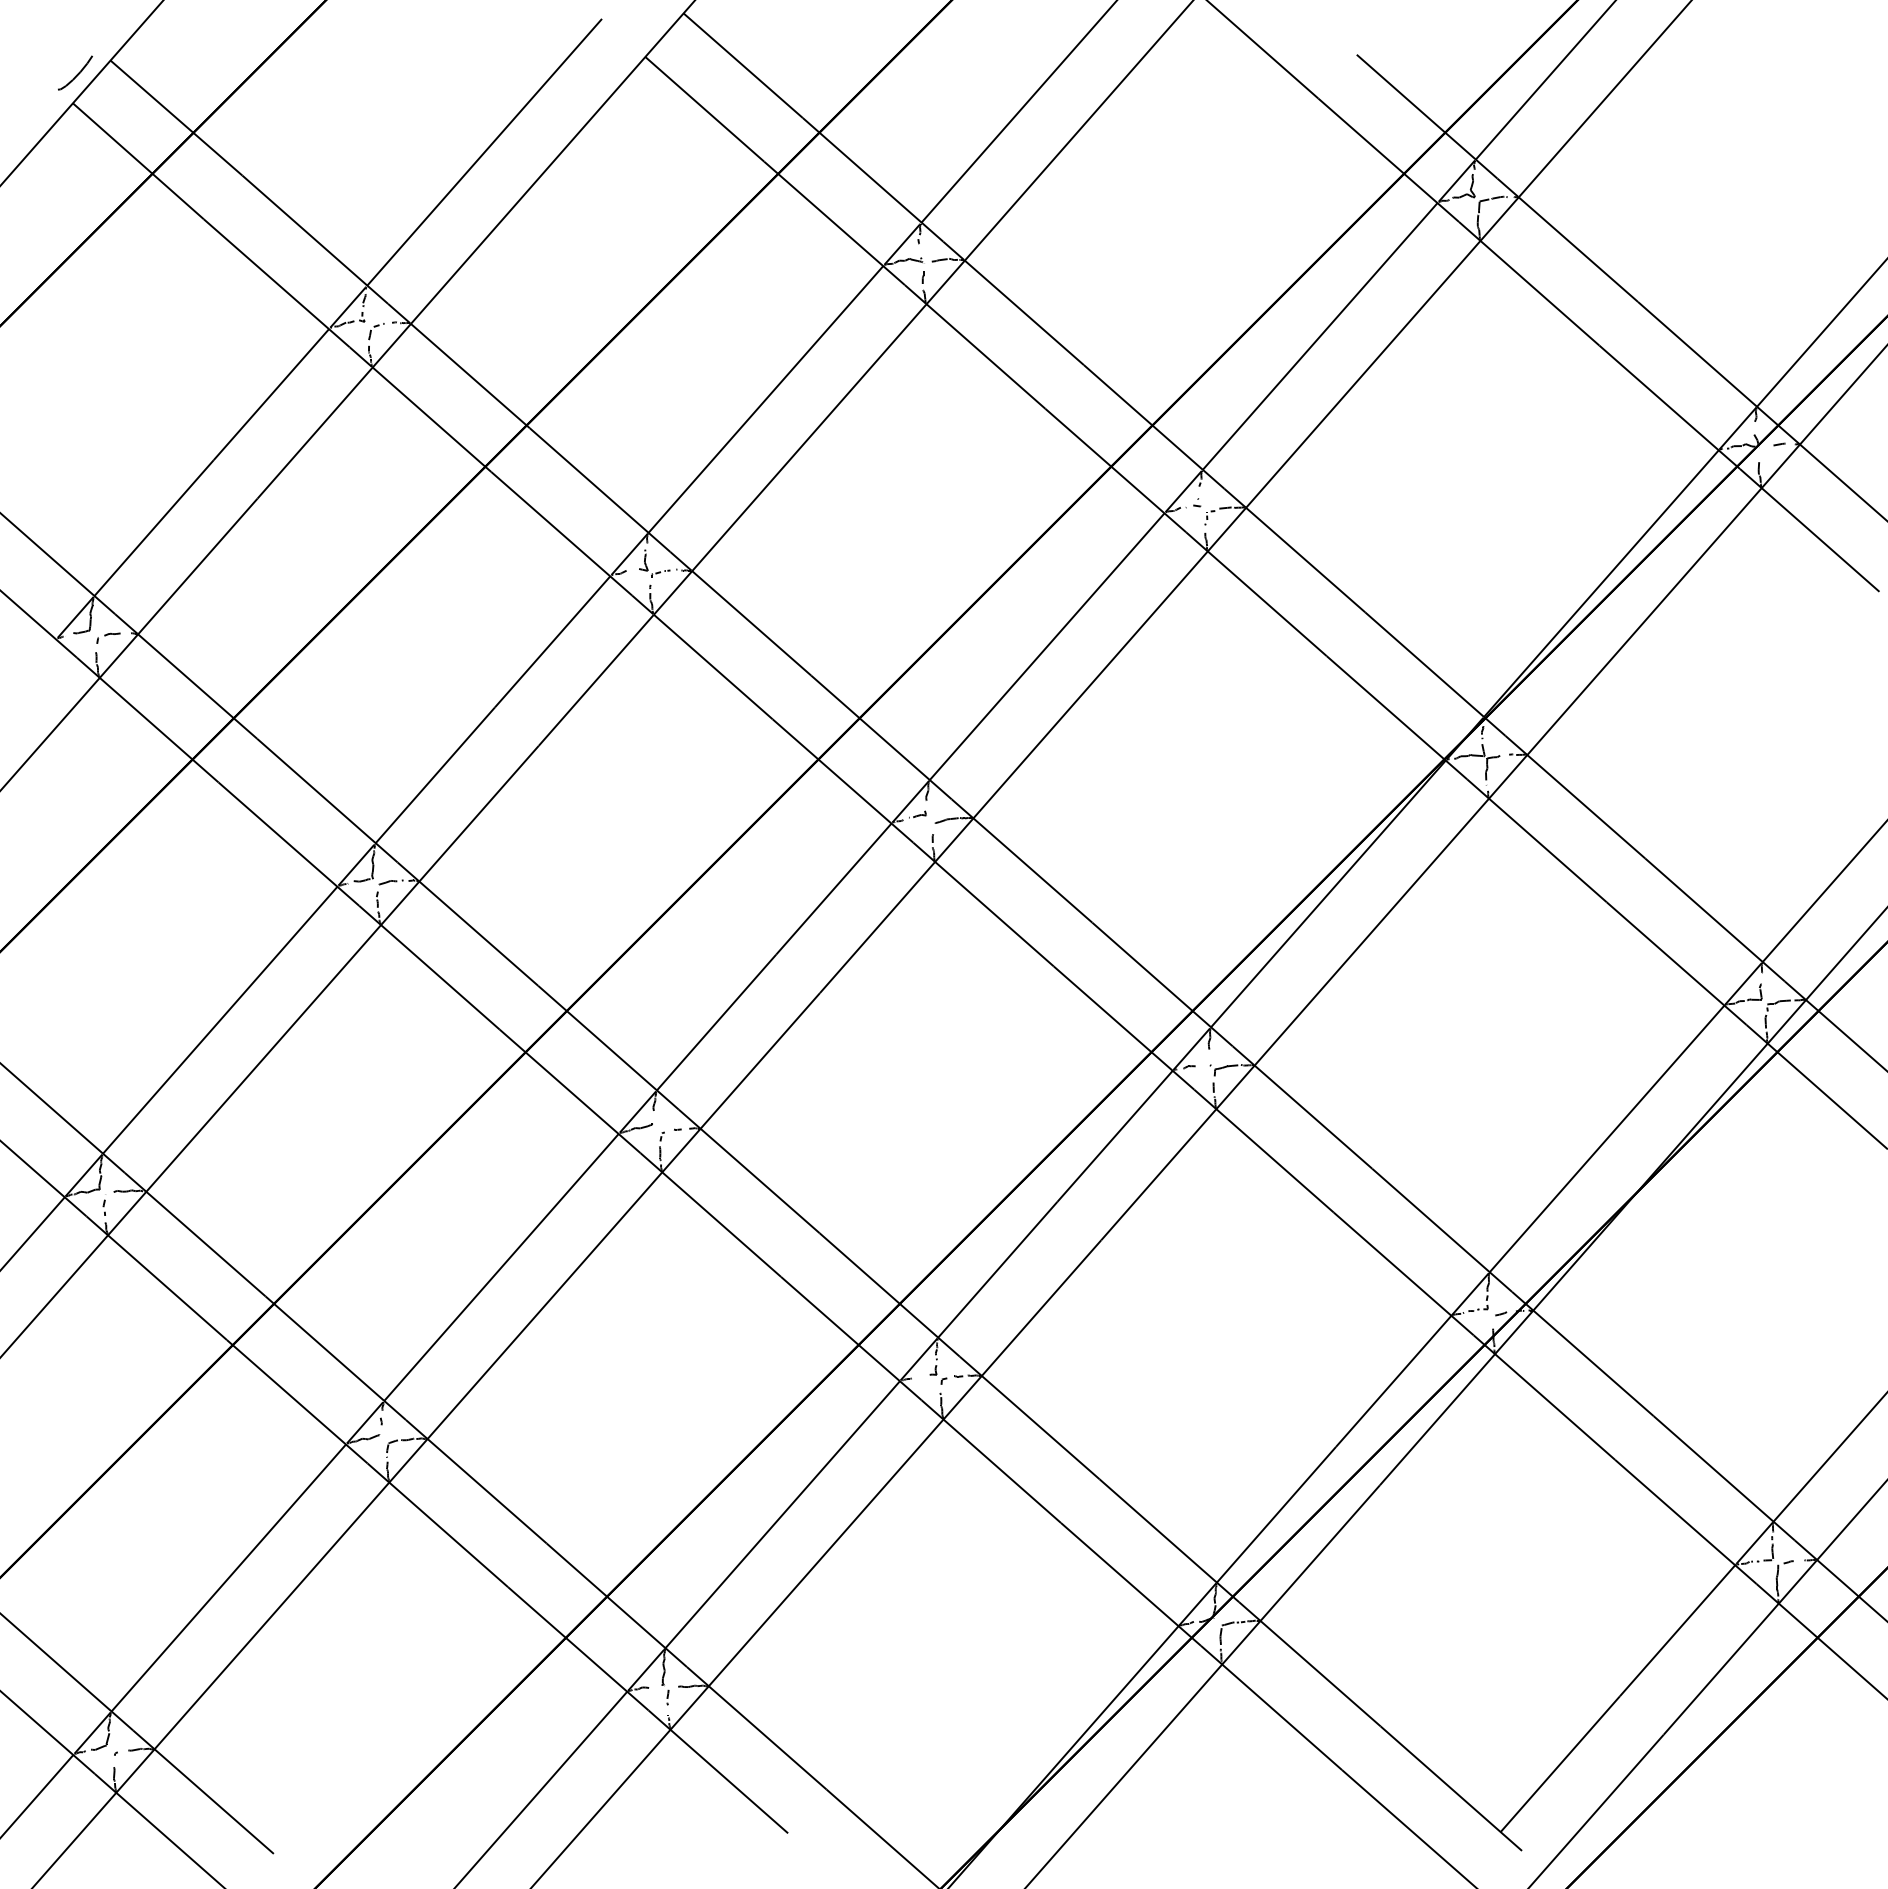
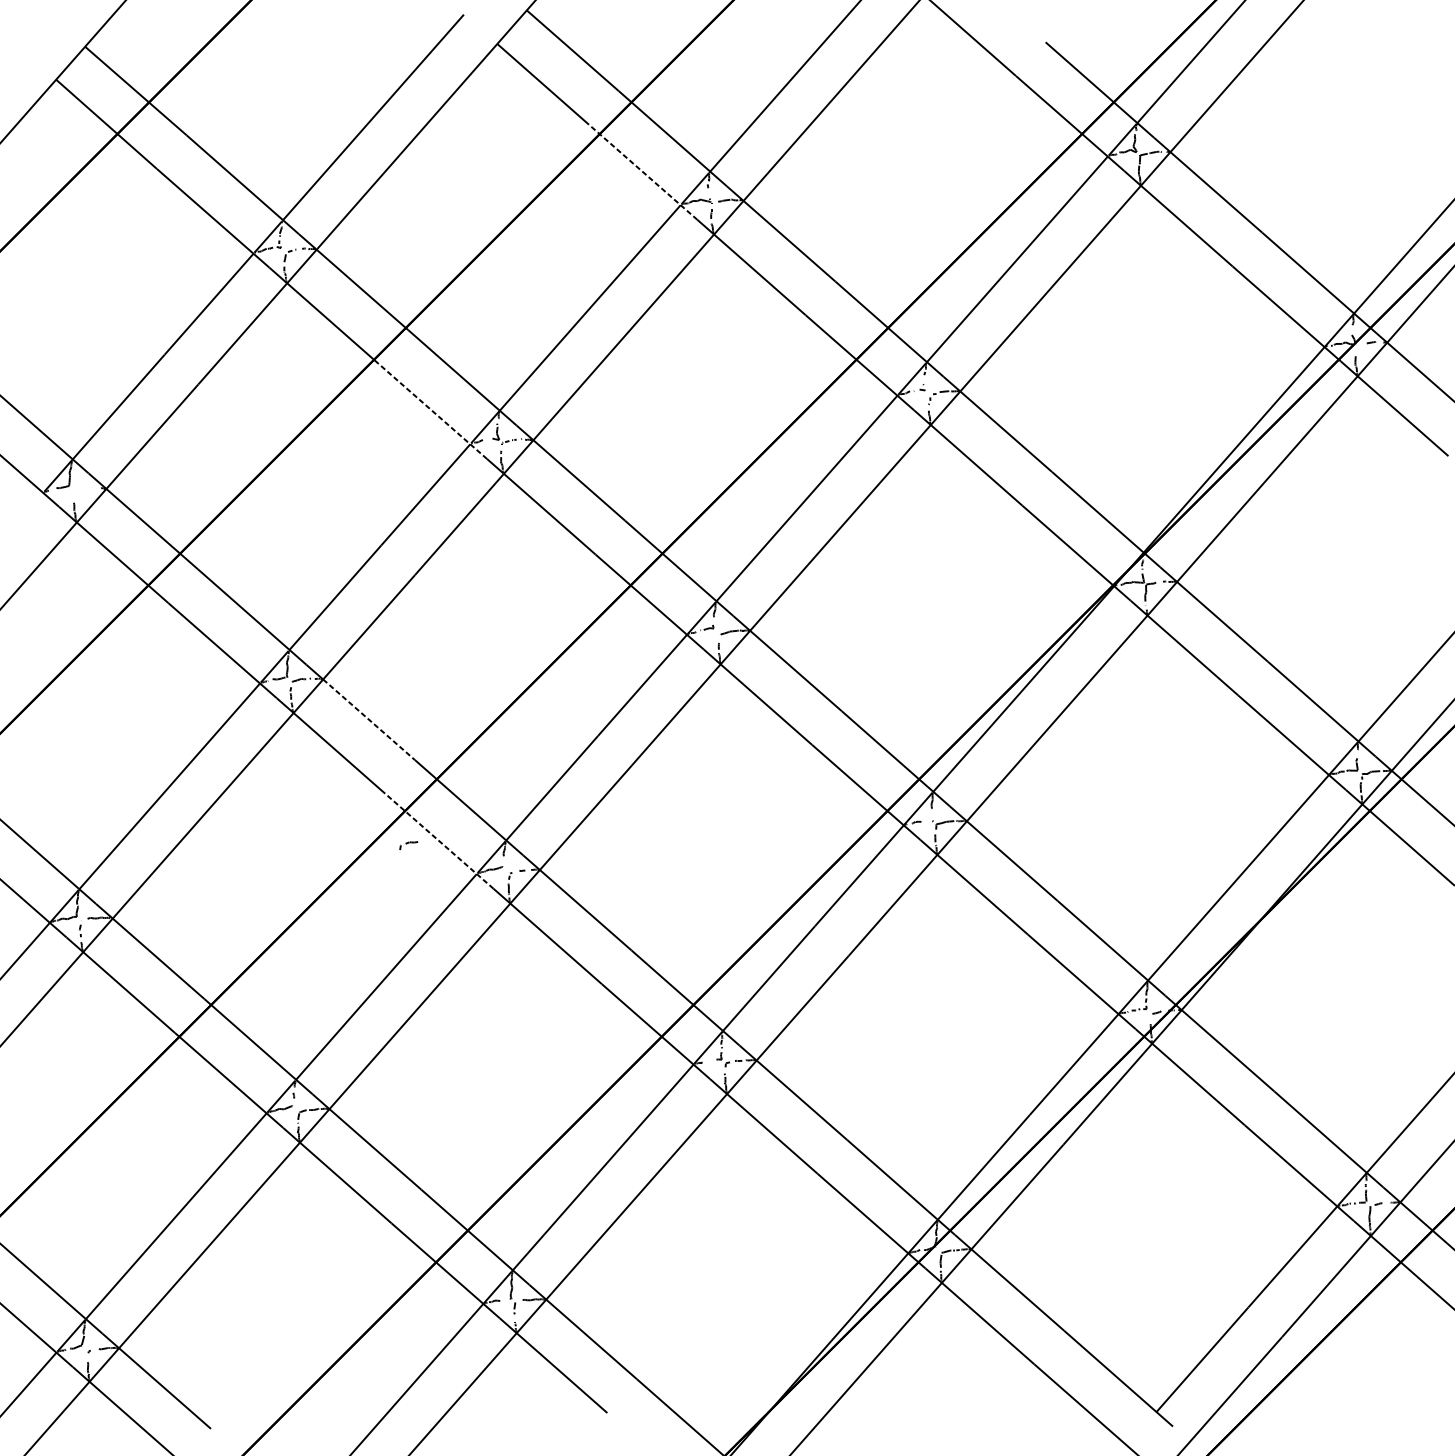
part: (75, 72) -> (58, 55), removed
line: (834, 223) -> (643, 172), solid -> dashed
line: (561, 533) -> (432, 411), solid -> dashed
part: (108, 637) -> (408, 845), moved
line: (479, 934) -> (369, 720), solid -> dashed
line: (570, 1091) -> (439, 841), solid -> dashed

